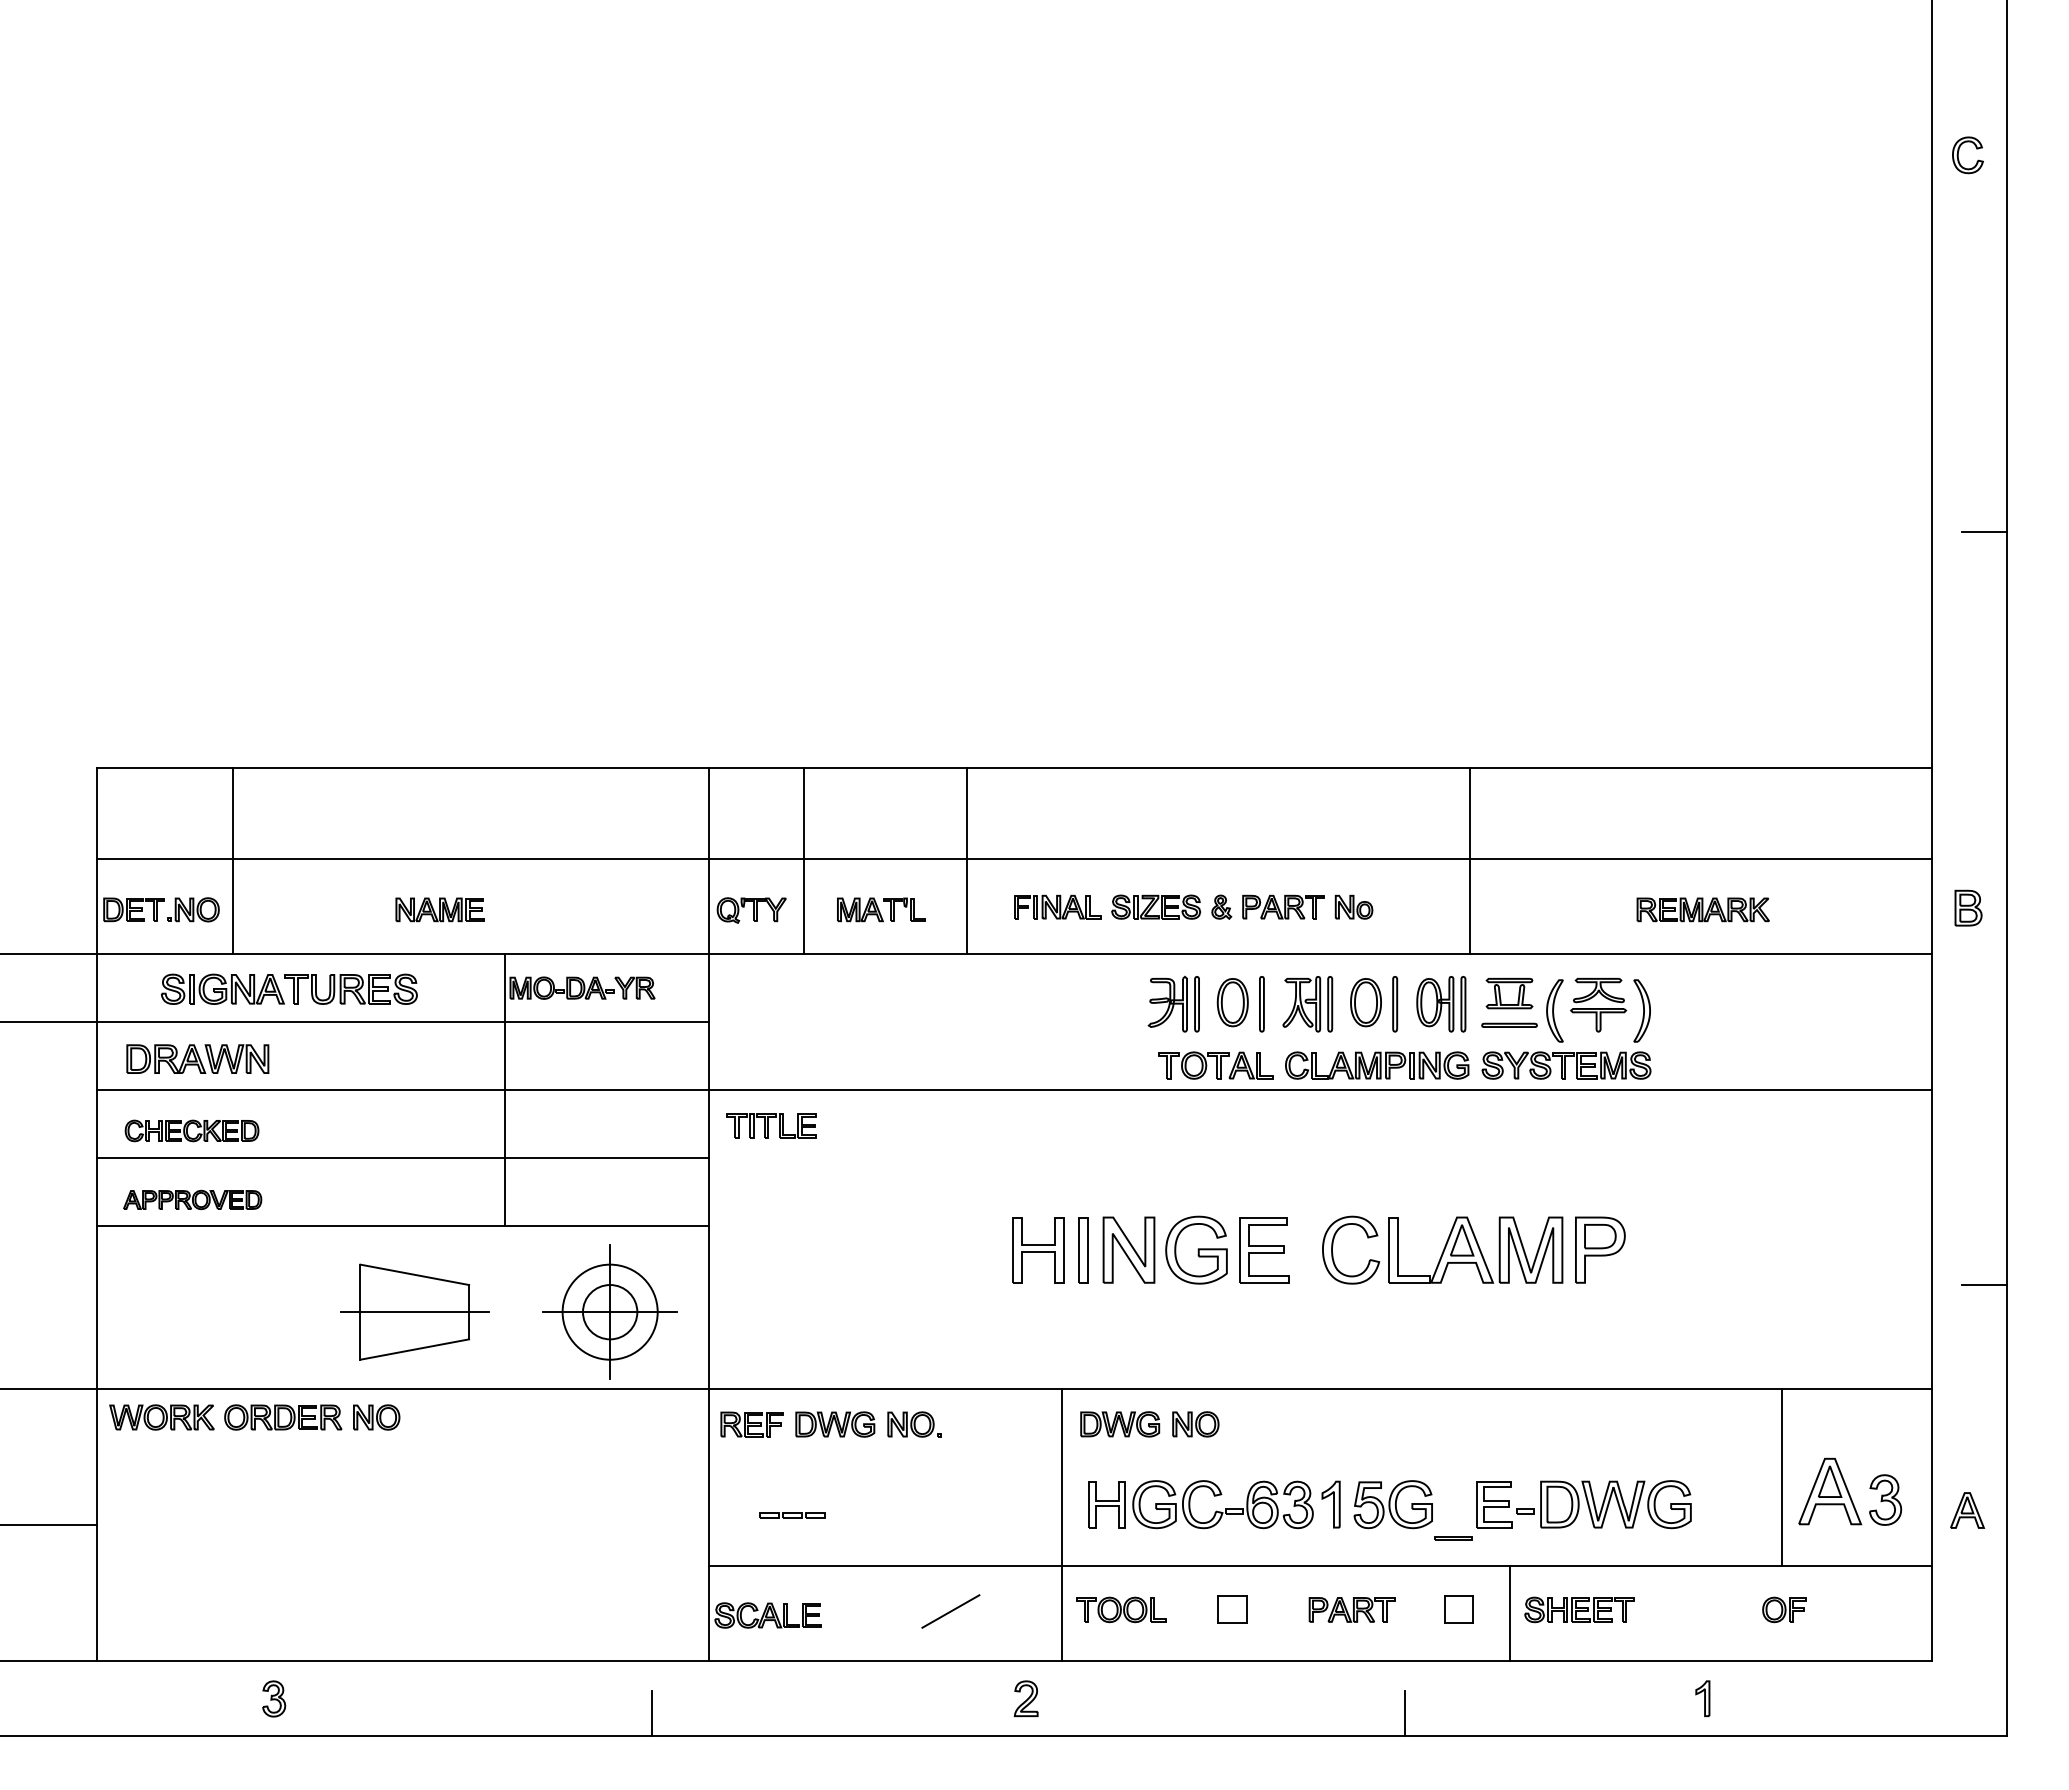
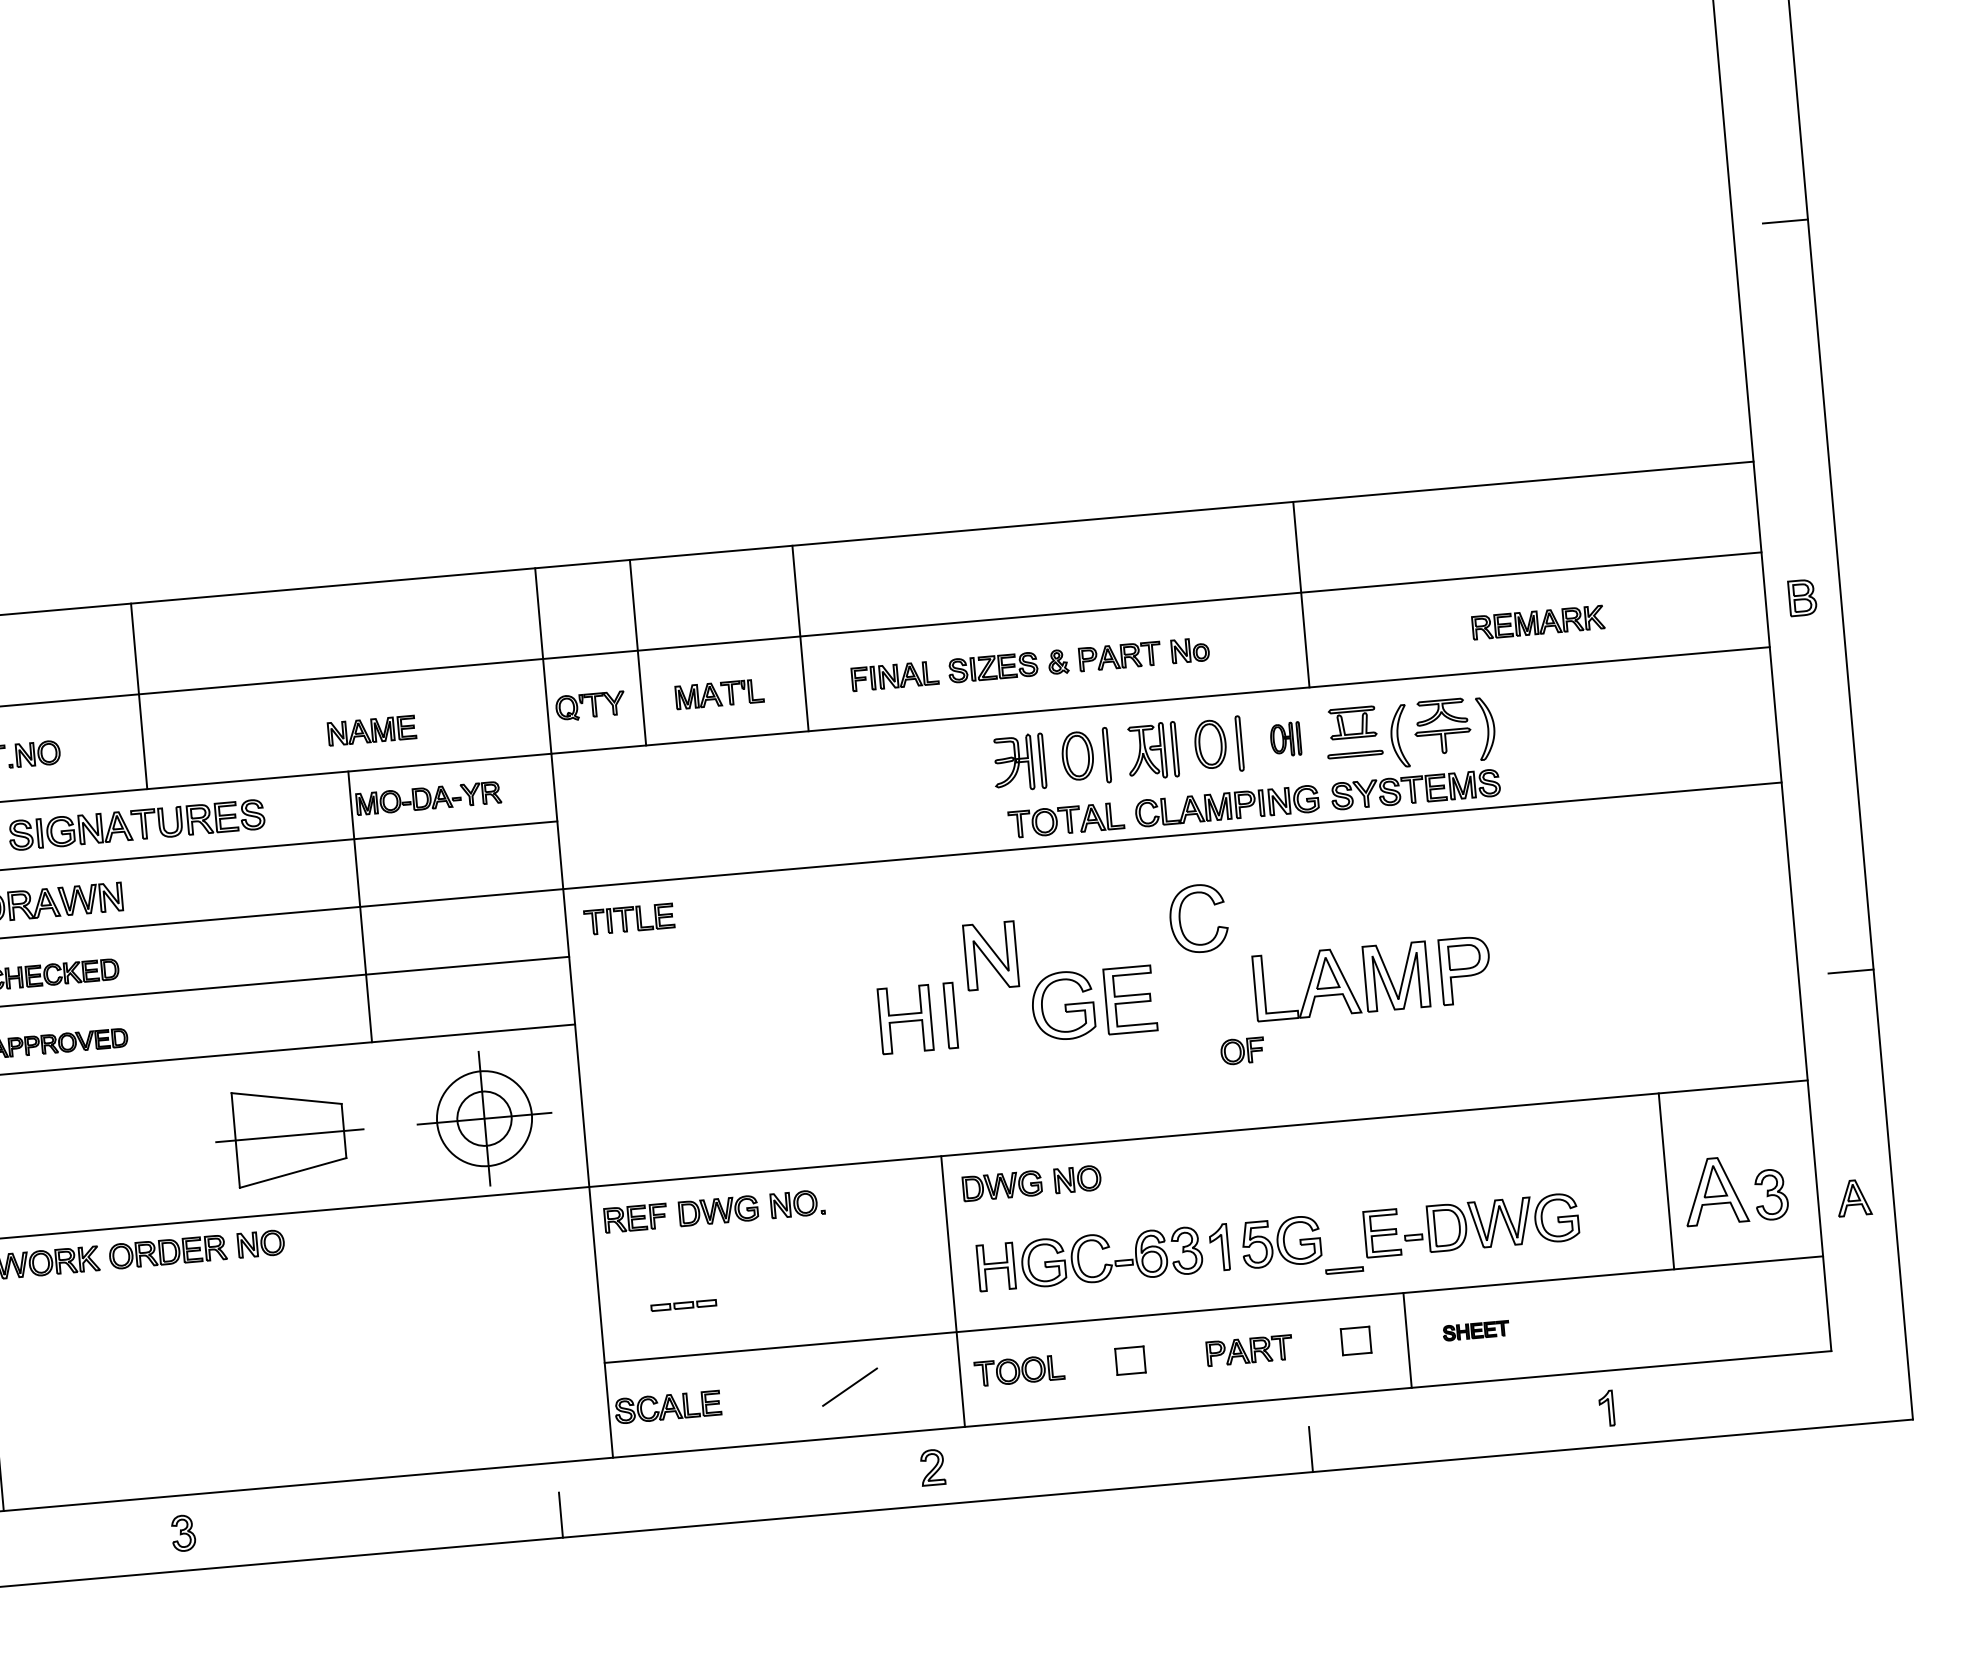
line: (232, 861) -> (138, 696), moved
part: (439, 909) -> (371, 730), moved
part: (1441, 1004) -> (1285, 739), size x0.6
part: (1333, 1245) -> (1180, 915), moved
part: (1128, 1249) -> (990, 955), moved
part: (1579, 1609) -> (1476, 1330), size x0.6
part: (1784, 1609) -> (1242, 1050), moved

